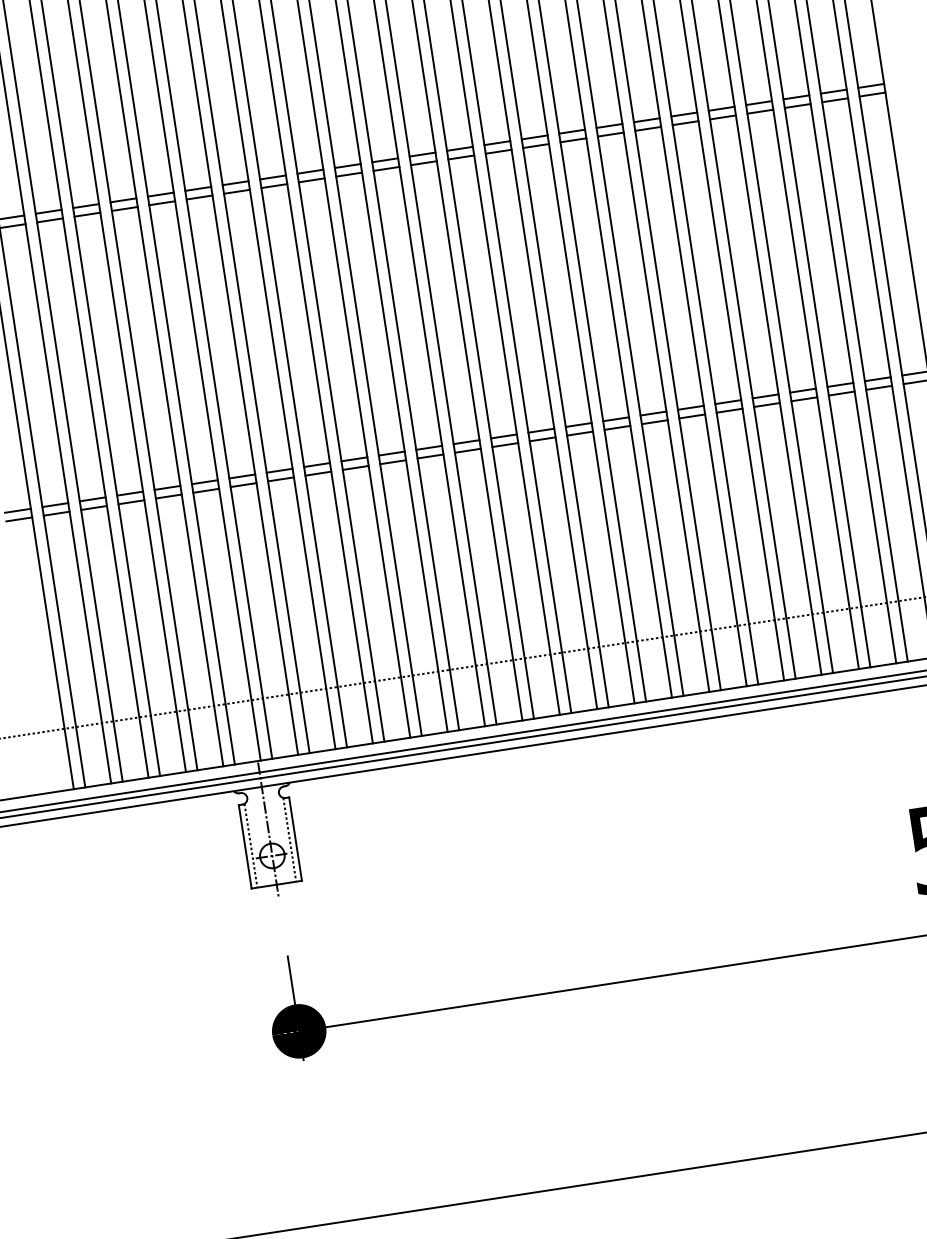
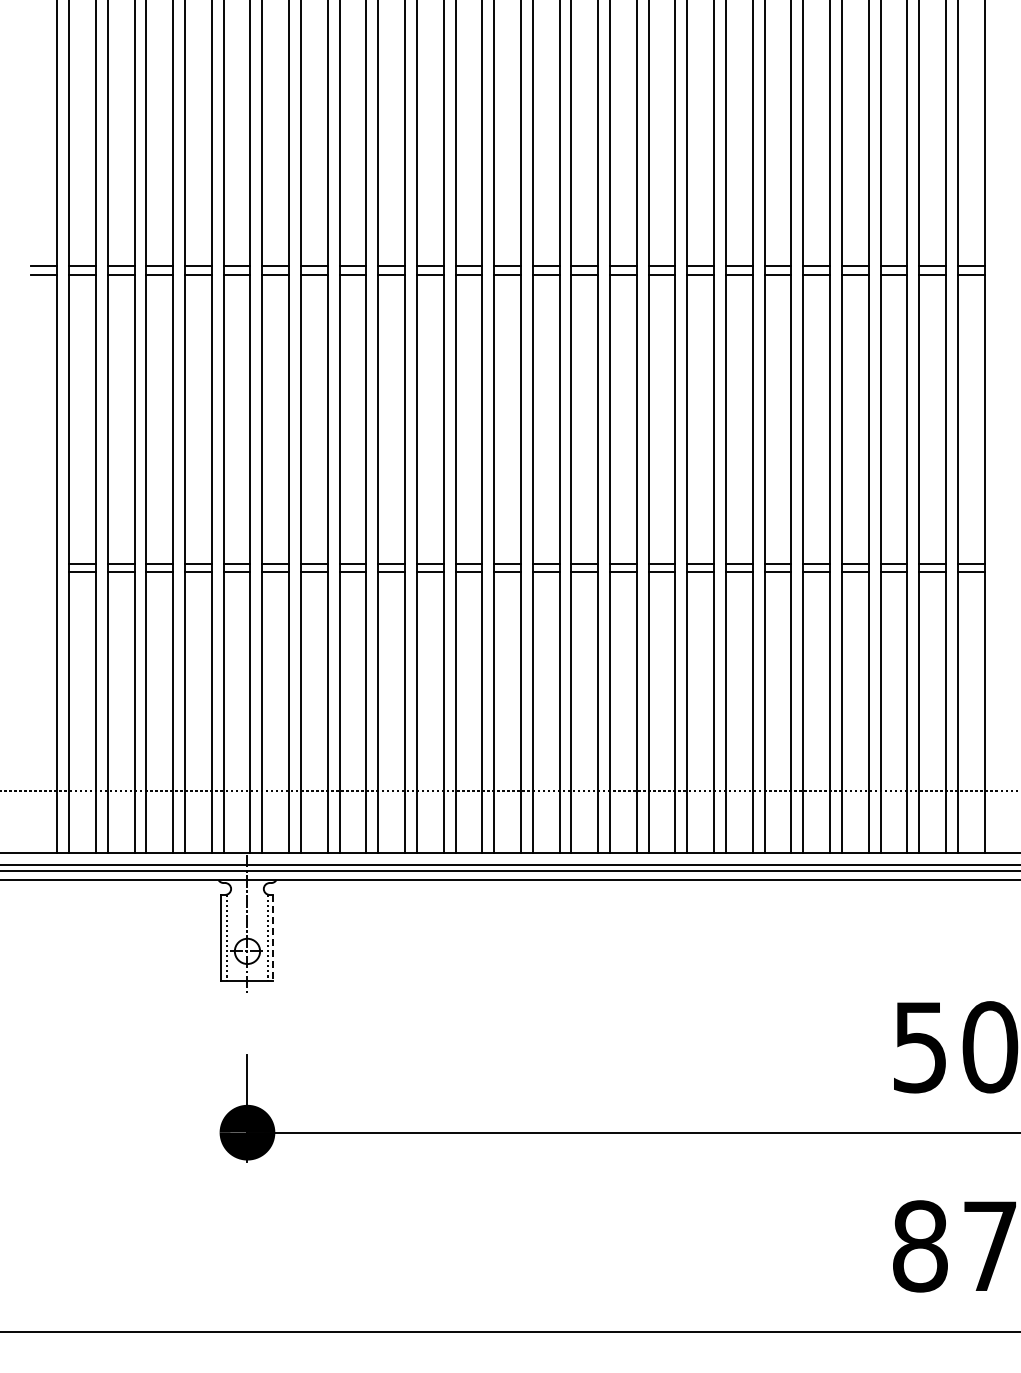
line: (17, 510) -> (43, 563), removed
line: (18, 519) -> (43, 572), removed
line: (295, 839) -> (273, 938), solid -> dashed

